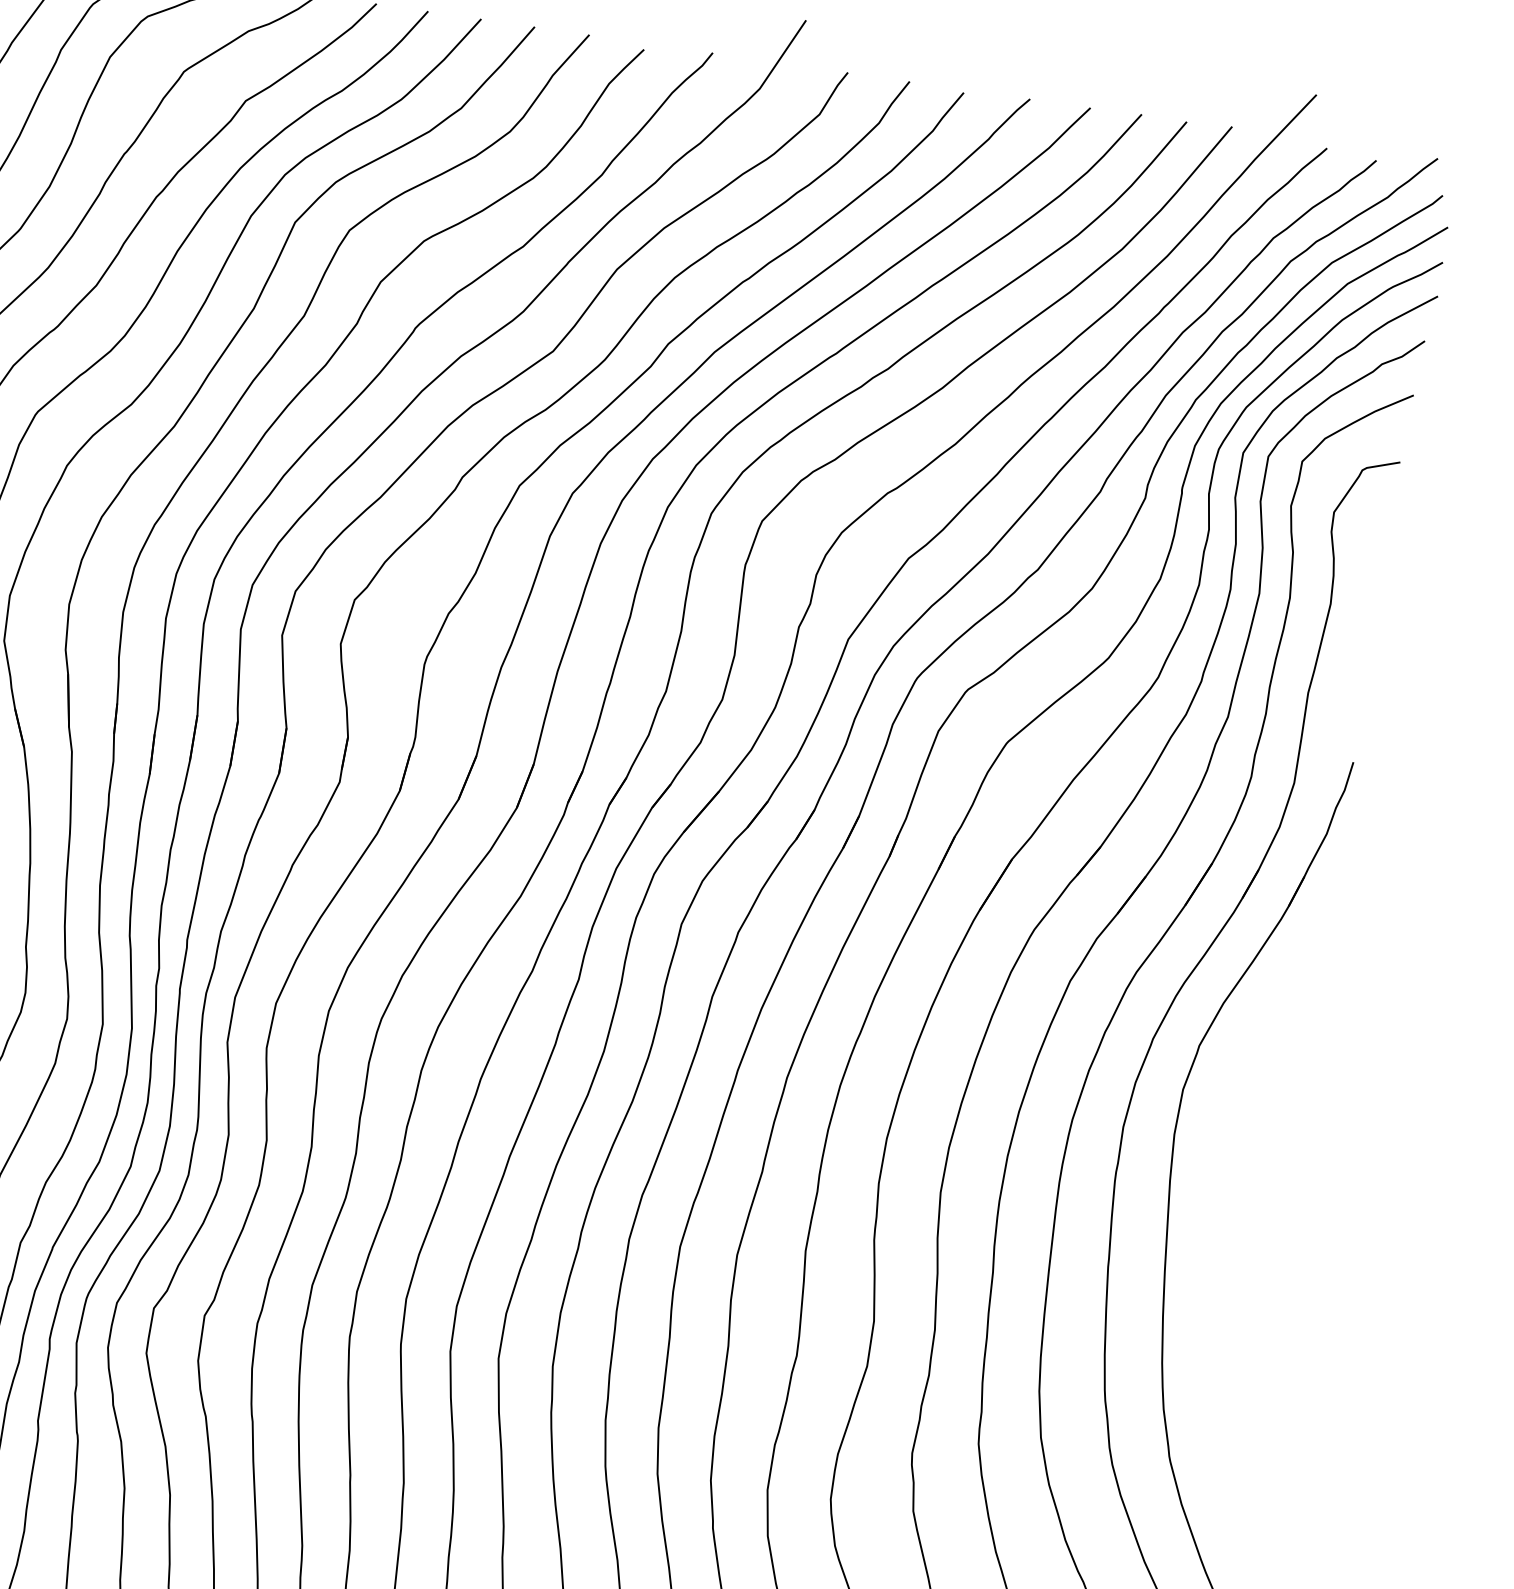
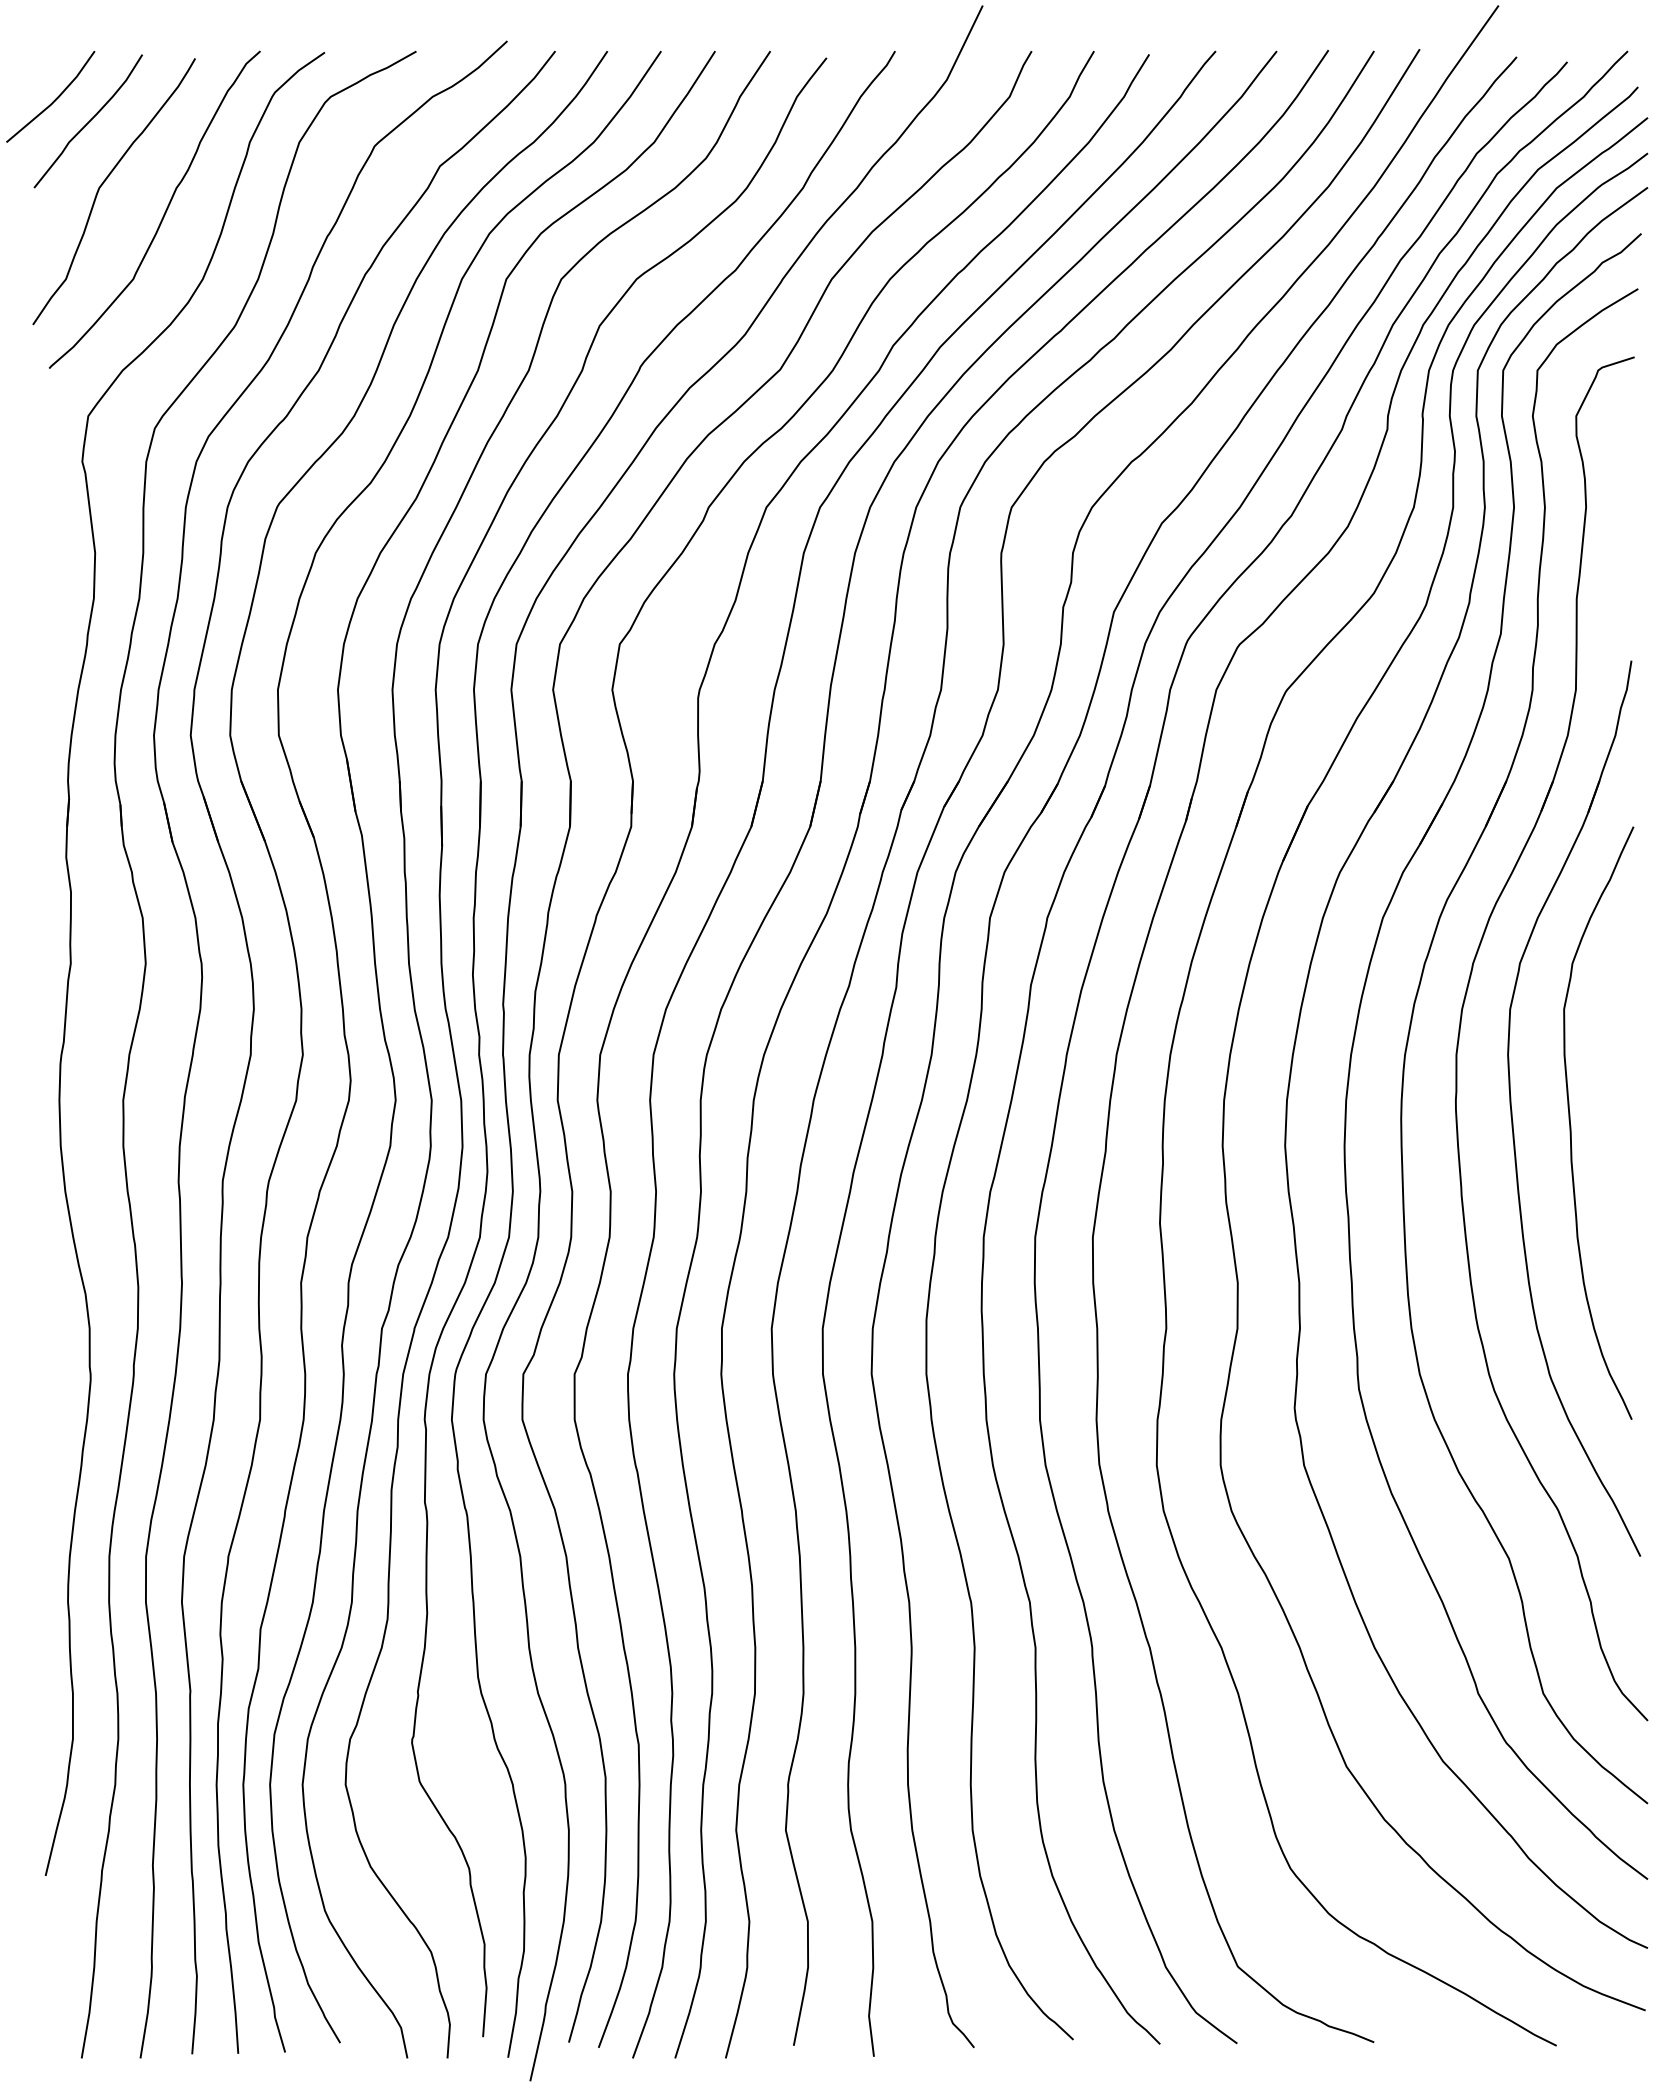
curve: (1226, 1213) -> (1571, 1125), added

